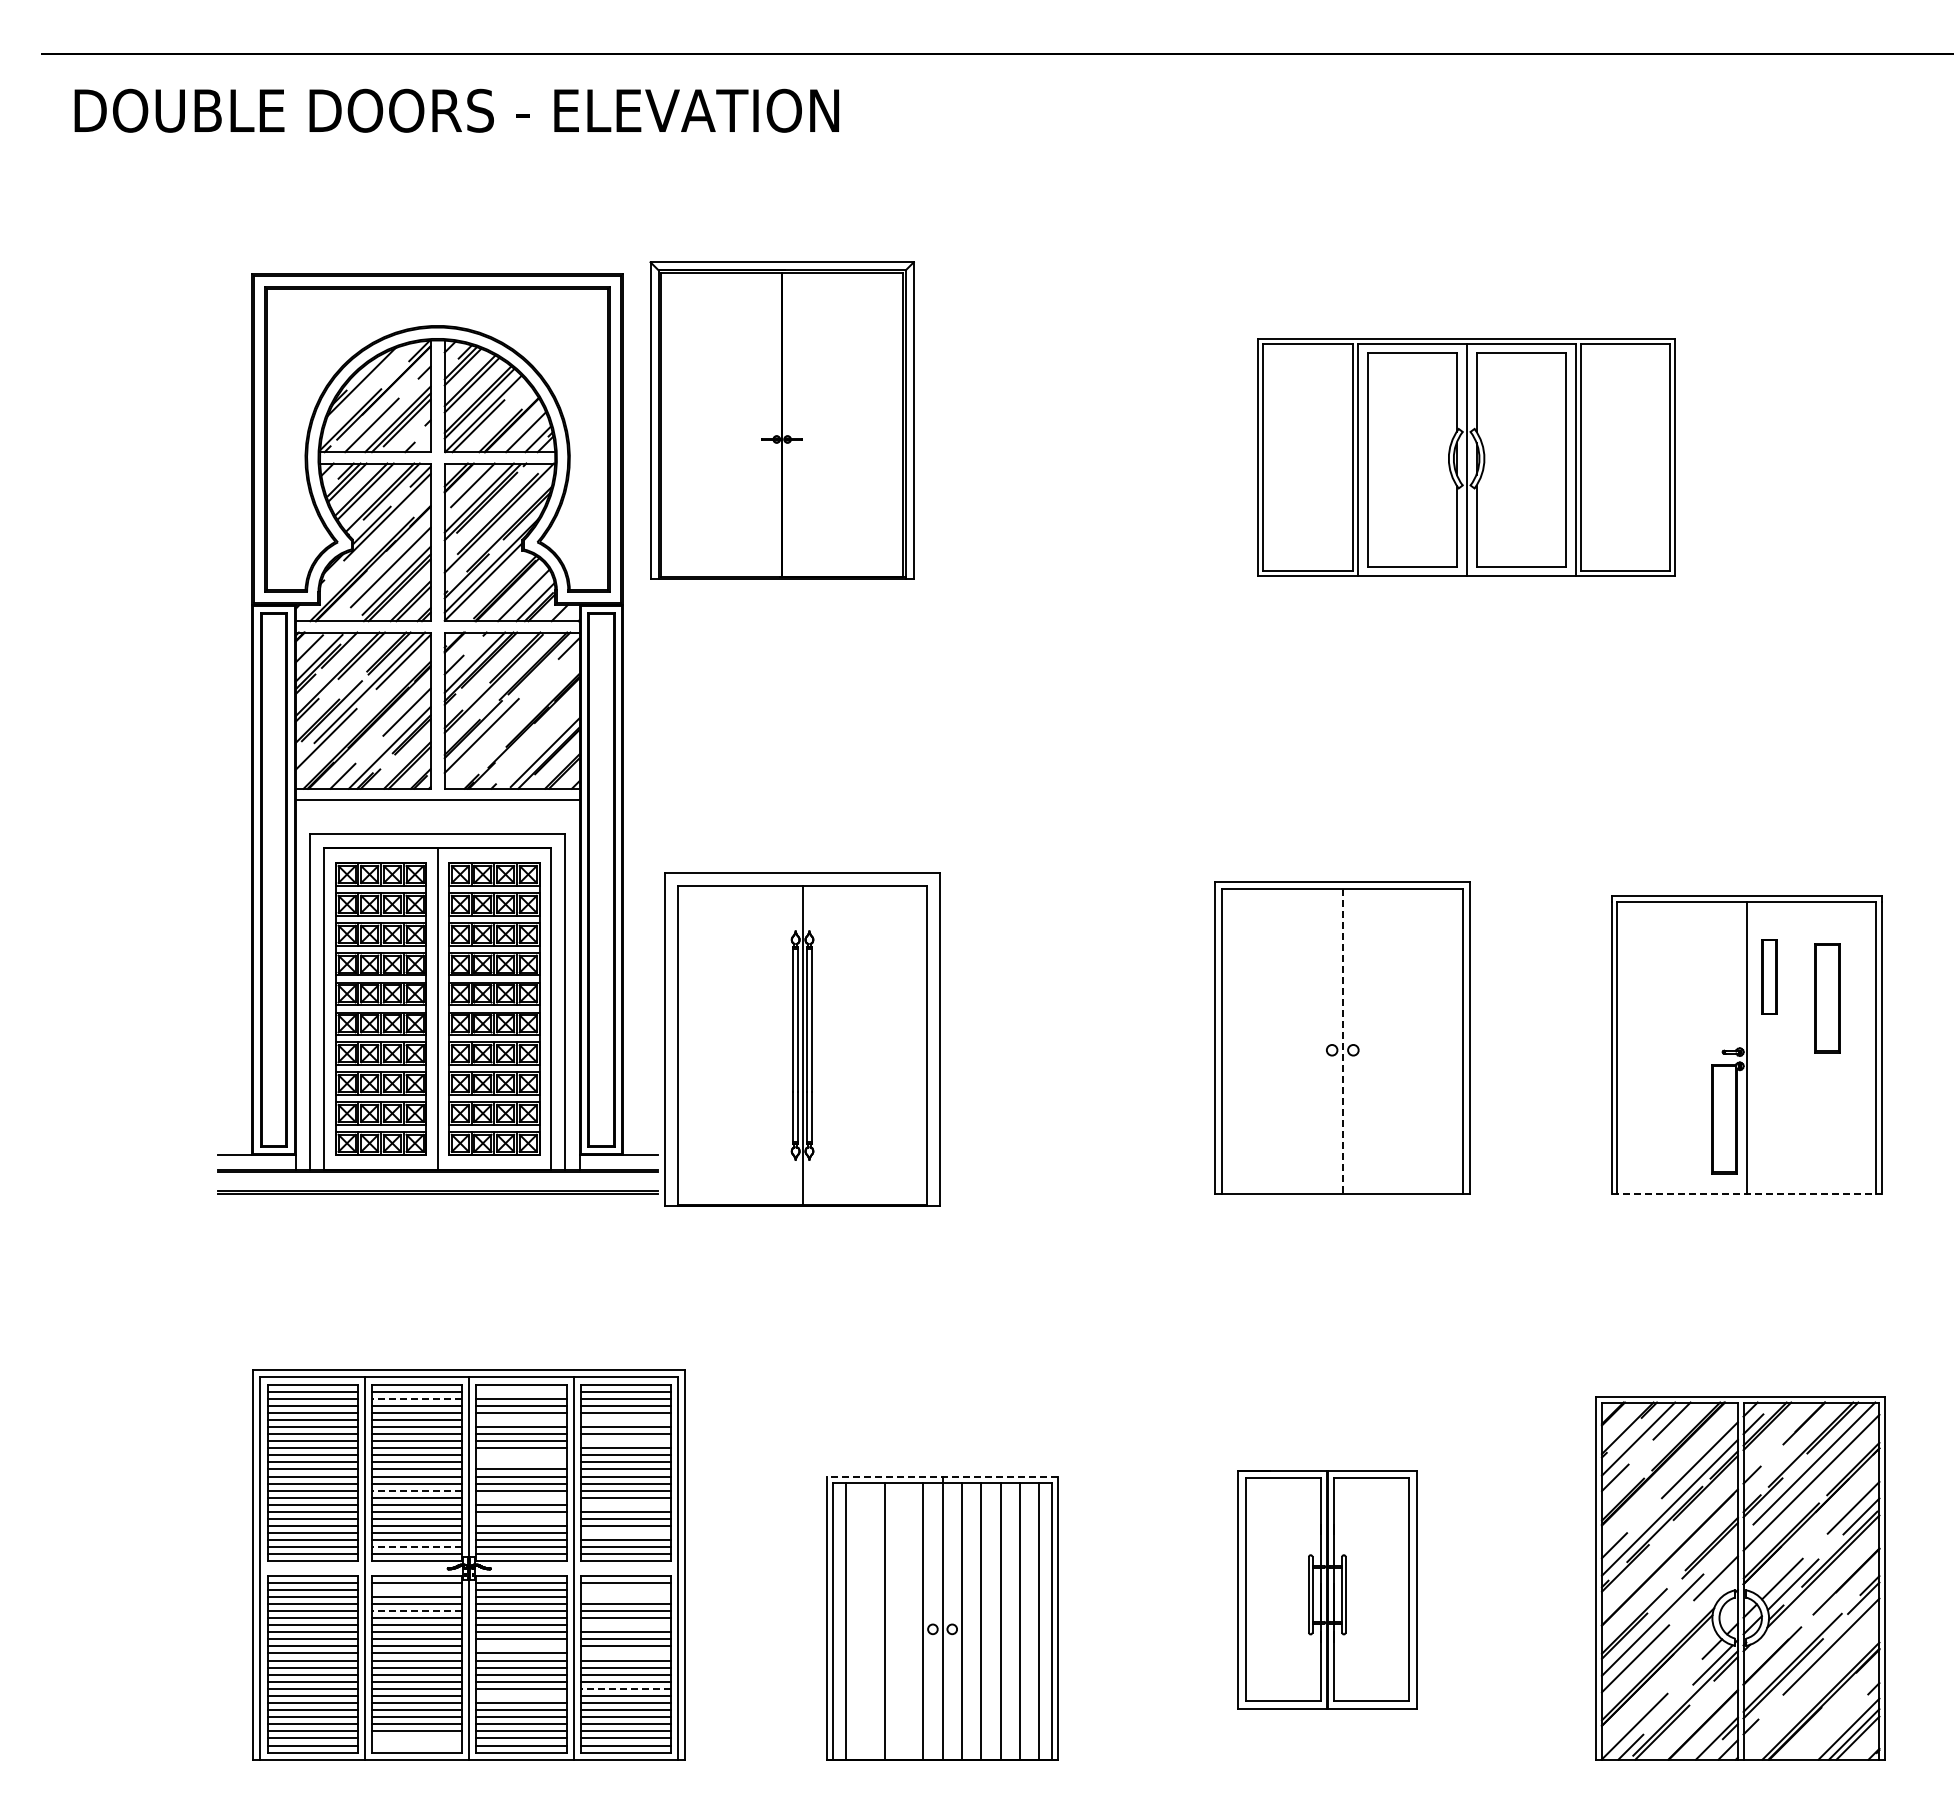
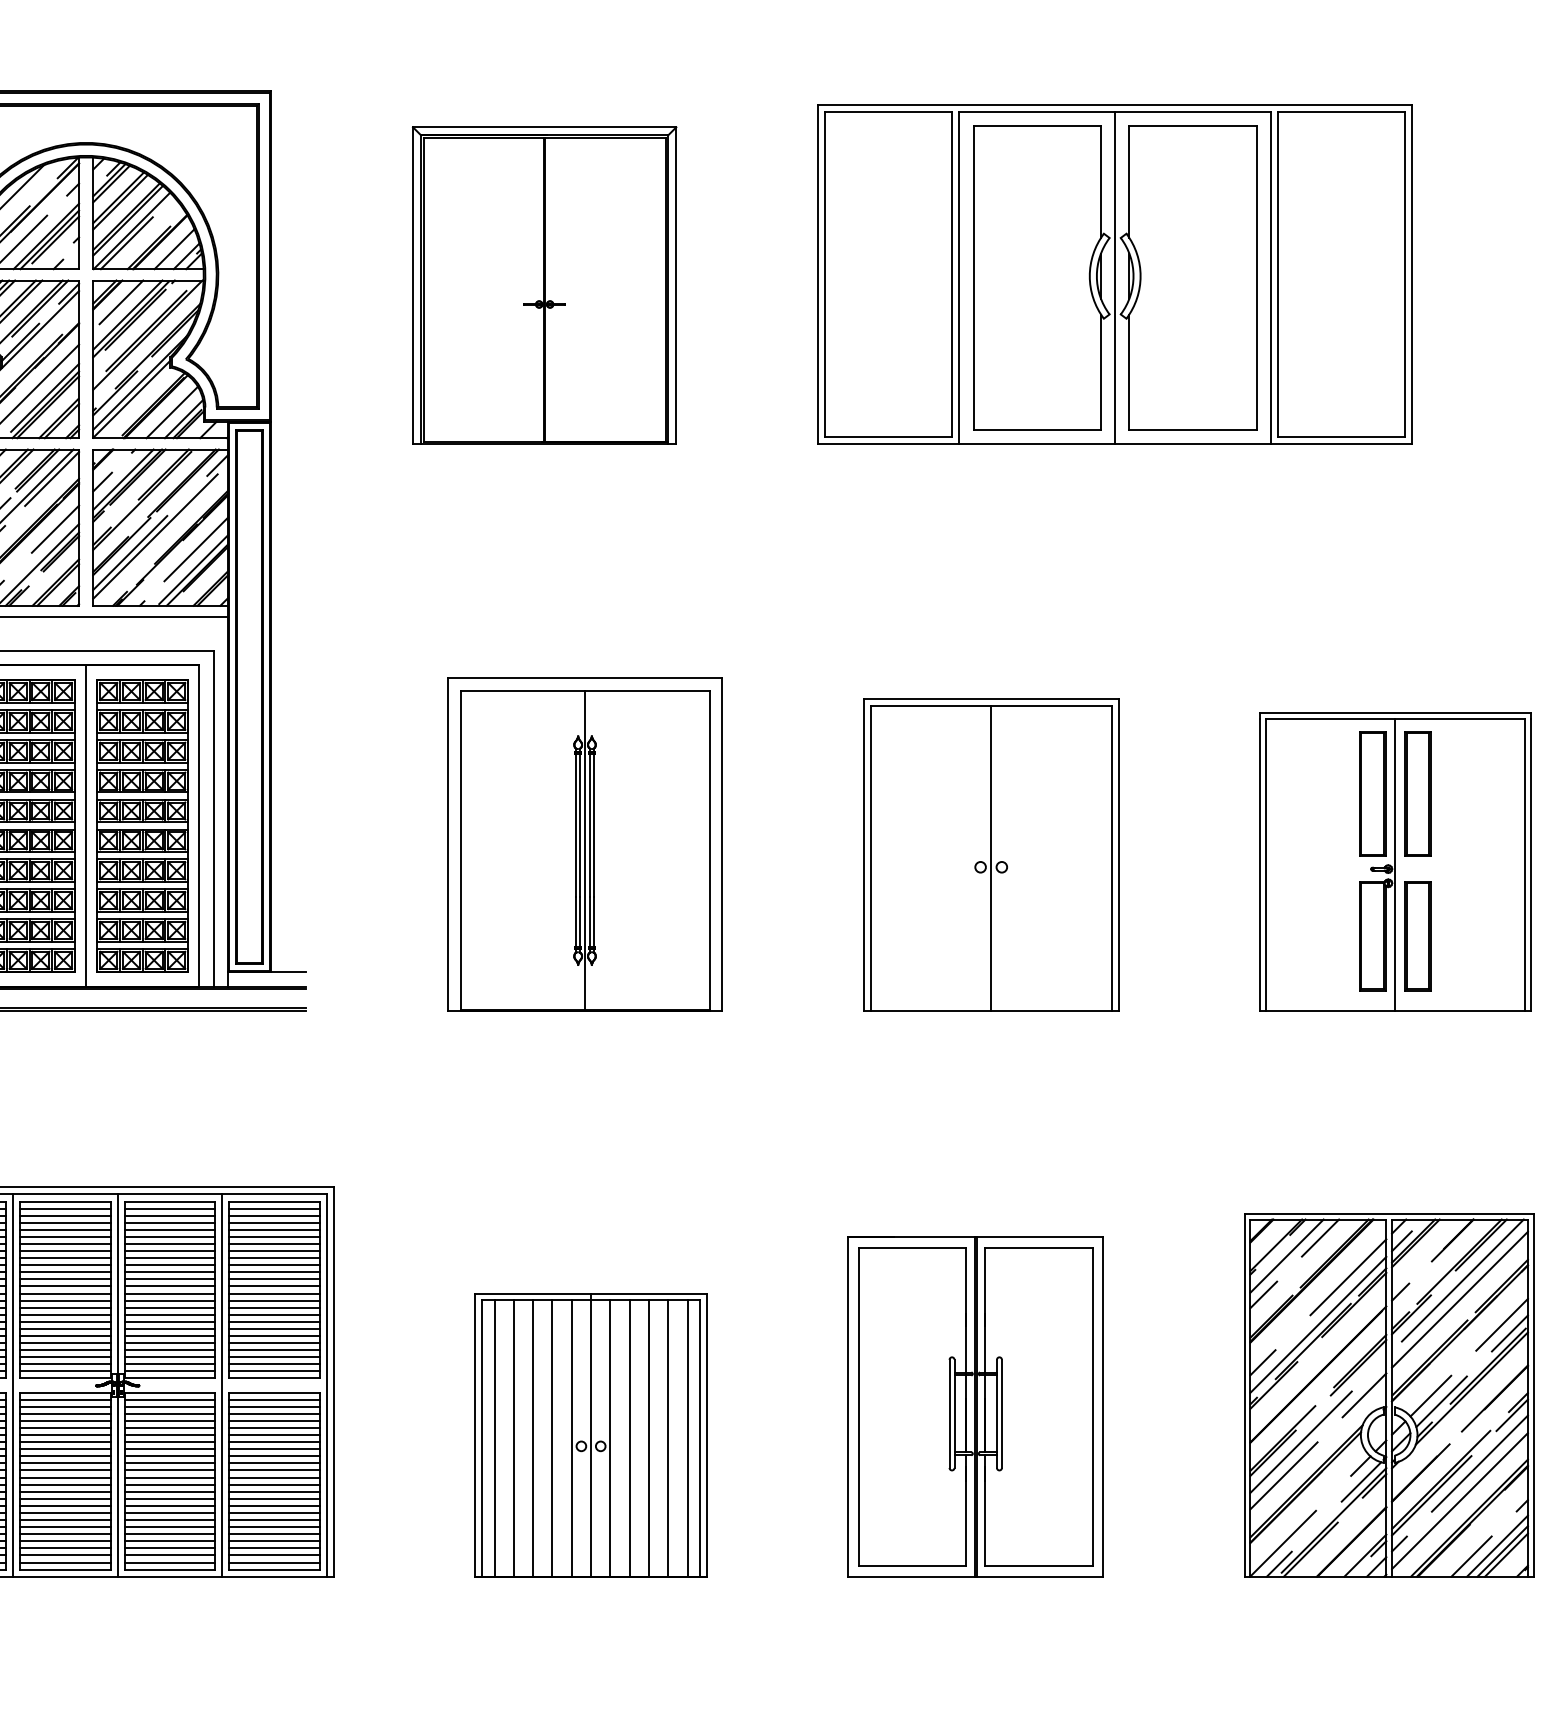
part: (781, 420) -> (543, 285), moved
part: (1466, 457) -> (1114, 274), size x1.43
line: (506, 719) -> (154, 536), added
line: (547, 732) -> (195, 549), added
part: (1724, 976) -> (1372, 793), added
part: (1769, 976) -> (1417, 793), size x1.67
part: (1827, 998) -> (1417, 936), moved
part: (802, 1039) -> (584, 844), moved
line: (1342, 1042) -> (990, 859), dashed -> solid
line: (1747, 1193) -> (1395, 1010), dashed -> solid
line: (521, 1391) -> (169, 1208), added
line: (416, 1398) -> (64, 1215), dashed -> solid
line: (521, 1419) -> (169, 1236), added
line: (625, 1419) -> (273, 1236), added
line: (625, 1441) -> (273, 1258), added
line: (521, 1455) -> (169, 1272), added
line: (521, 1462) -> (169, 1279), added
line: (942, 1476) -> (590, 1293), dashed -> solid
line: (416, 1490) -> (64, 1307), dashed -> solid
line: (521, 1497) -> (169, 1314), added
line: (625, 1504) -> (273, 1321), added
line: (521, 1518) -> (169, 1335), added
line: (625, 1533) -> (273, 1350), added
line: (416, 1547) -> (64, 1364), dashed -> solid
line: (416, 1589) -> (64, 1406), added
line: (625, 1589) -> (273, 1406), added
part: (1327, 1589) -> (975, 1406), size x1.43
line: (625, 1596) -> (273, 1413), added
line: (416, 1611) -> (64, 1428), dashed -> solid
line: (865, 1620) -> (513, 1437), added
line: (903, 1620) -> (551, 1437), added
line: (625, 1625) -> (273, 1442), added
line: (521, 1646) -> (169, 1463), added
line: (625, 1653) -> (273, 1470), added
line: (1811, 1684) -> (1459, 1501), added
line: (625, 1688) -> (273, 1505), dashed -> solid
line: (521, 1695) -> (169, 1512), added
line: (416, 1738) -> (64, 1555), added
line: (1823, 1739) -> (1471, 1556), added
line: (416, 1745) -> (64, 1562), added

